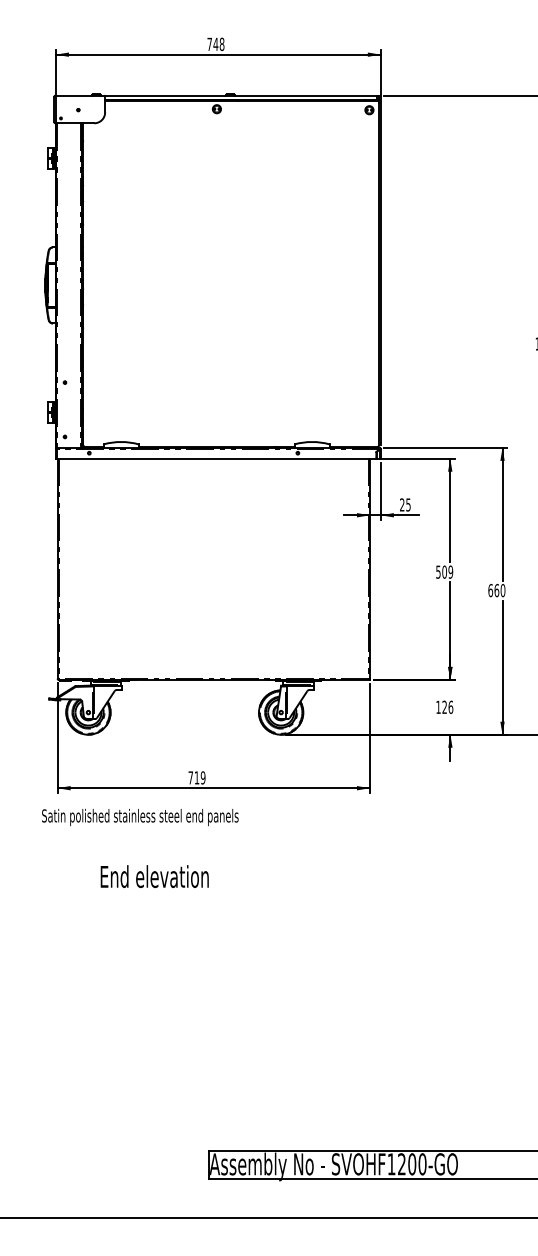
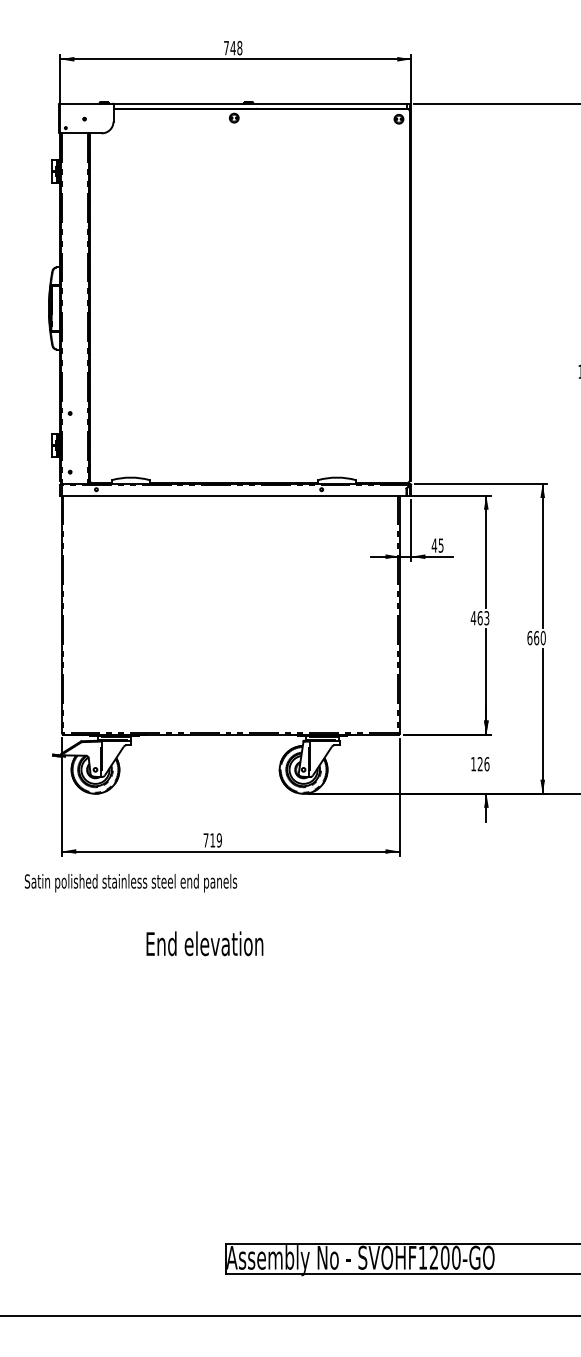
text: (401, 504) -> (433, 545), 25 -> 45
text: (444, 571) -> (480, 617), 509 -> 463
text: (140, 817) -> (131, 883), moved
text: (154, 876) -> (204, 943), moved

